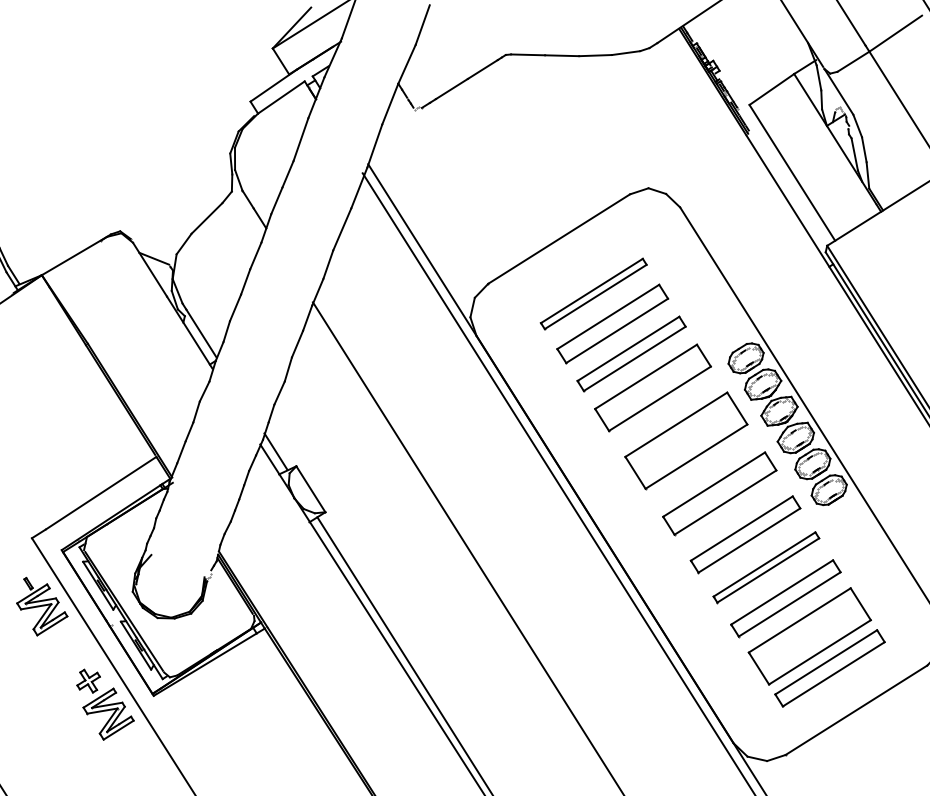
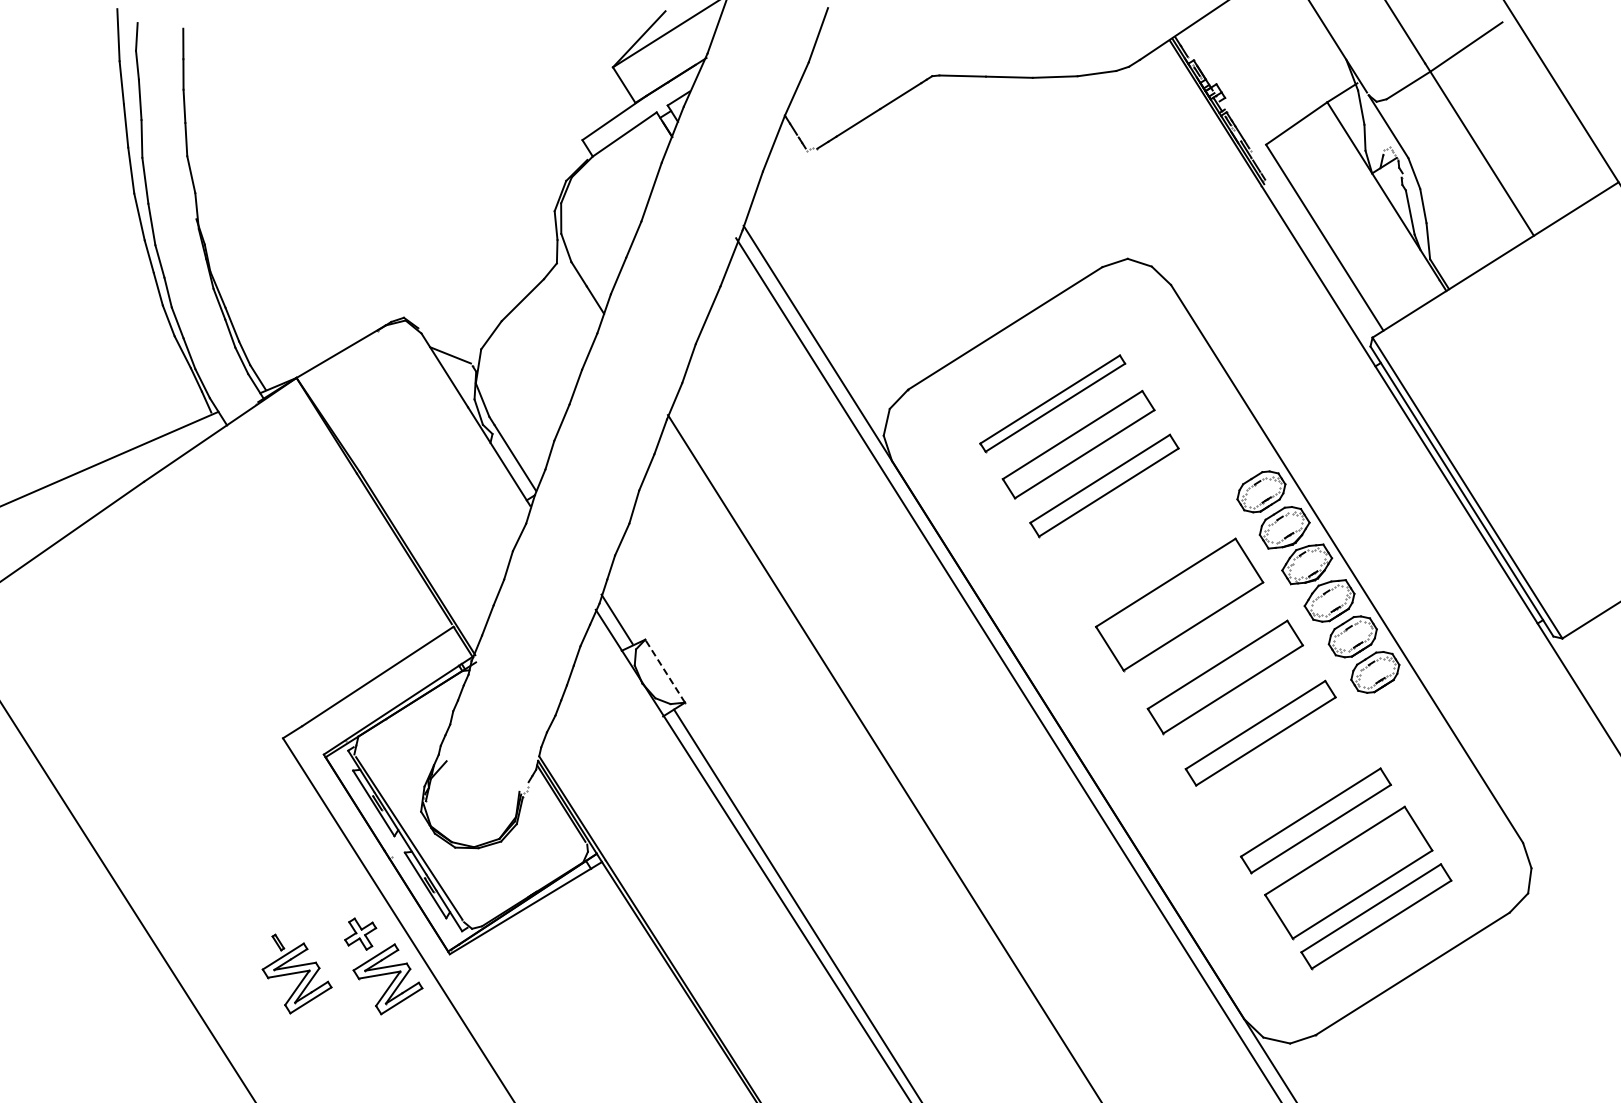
part: (652, 388) -> (1133, 532), removed
line: (310, 488) -> (664, 670), solid -> dashed
part: (765, 567) -> (1288, 778), removed
part: (41, 606) -> (296, 973), moved

